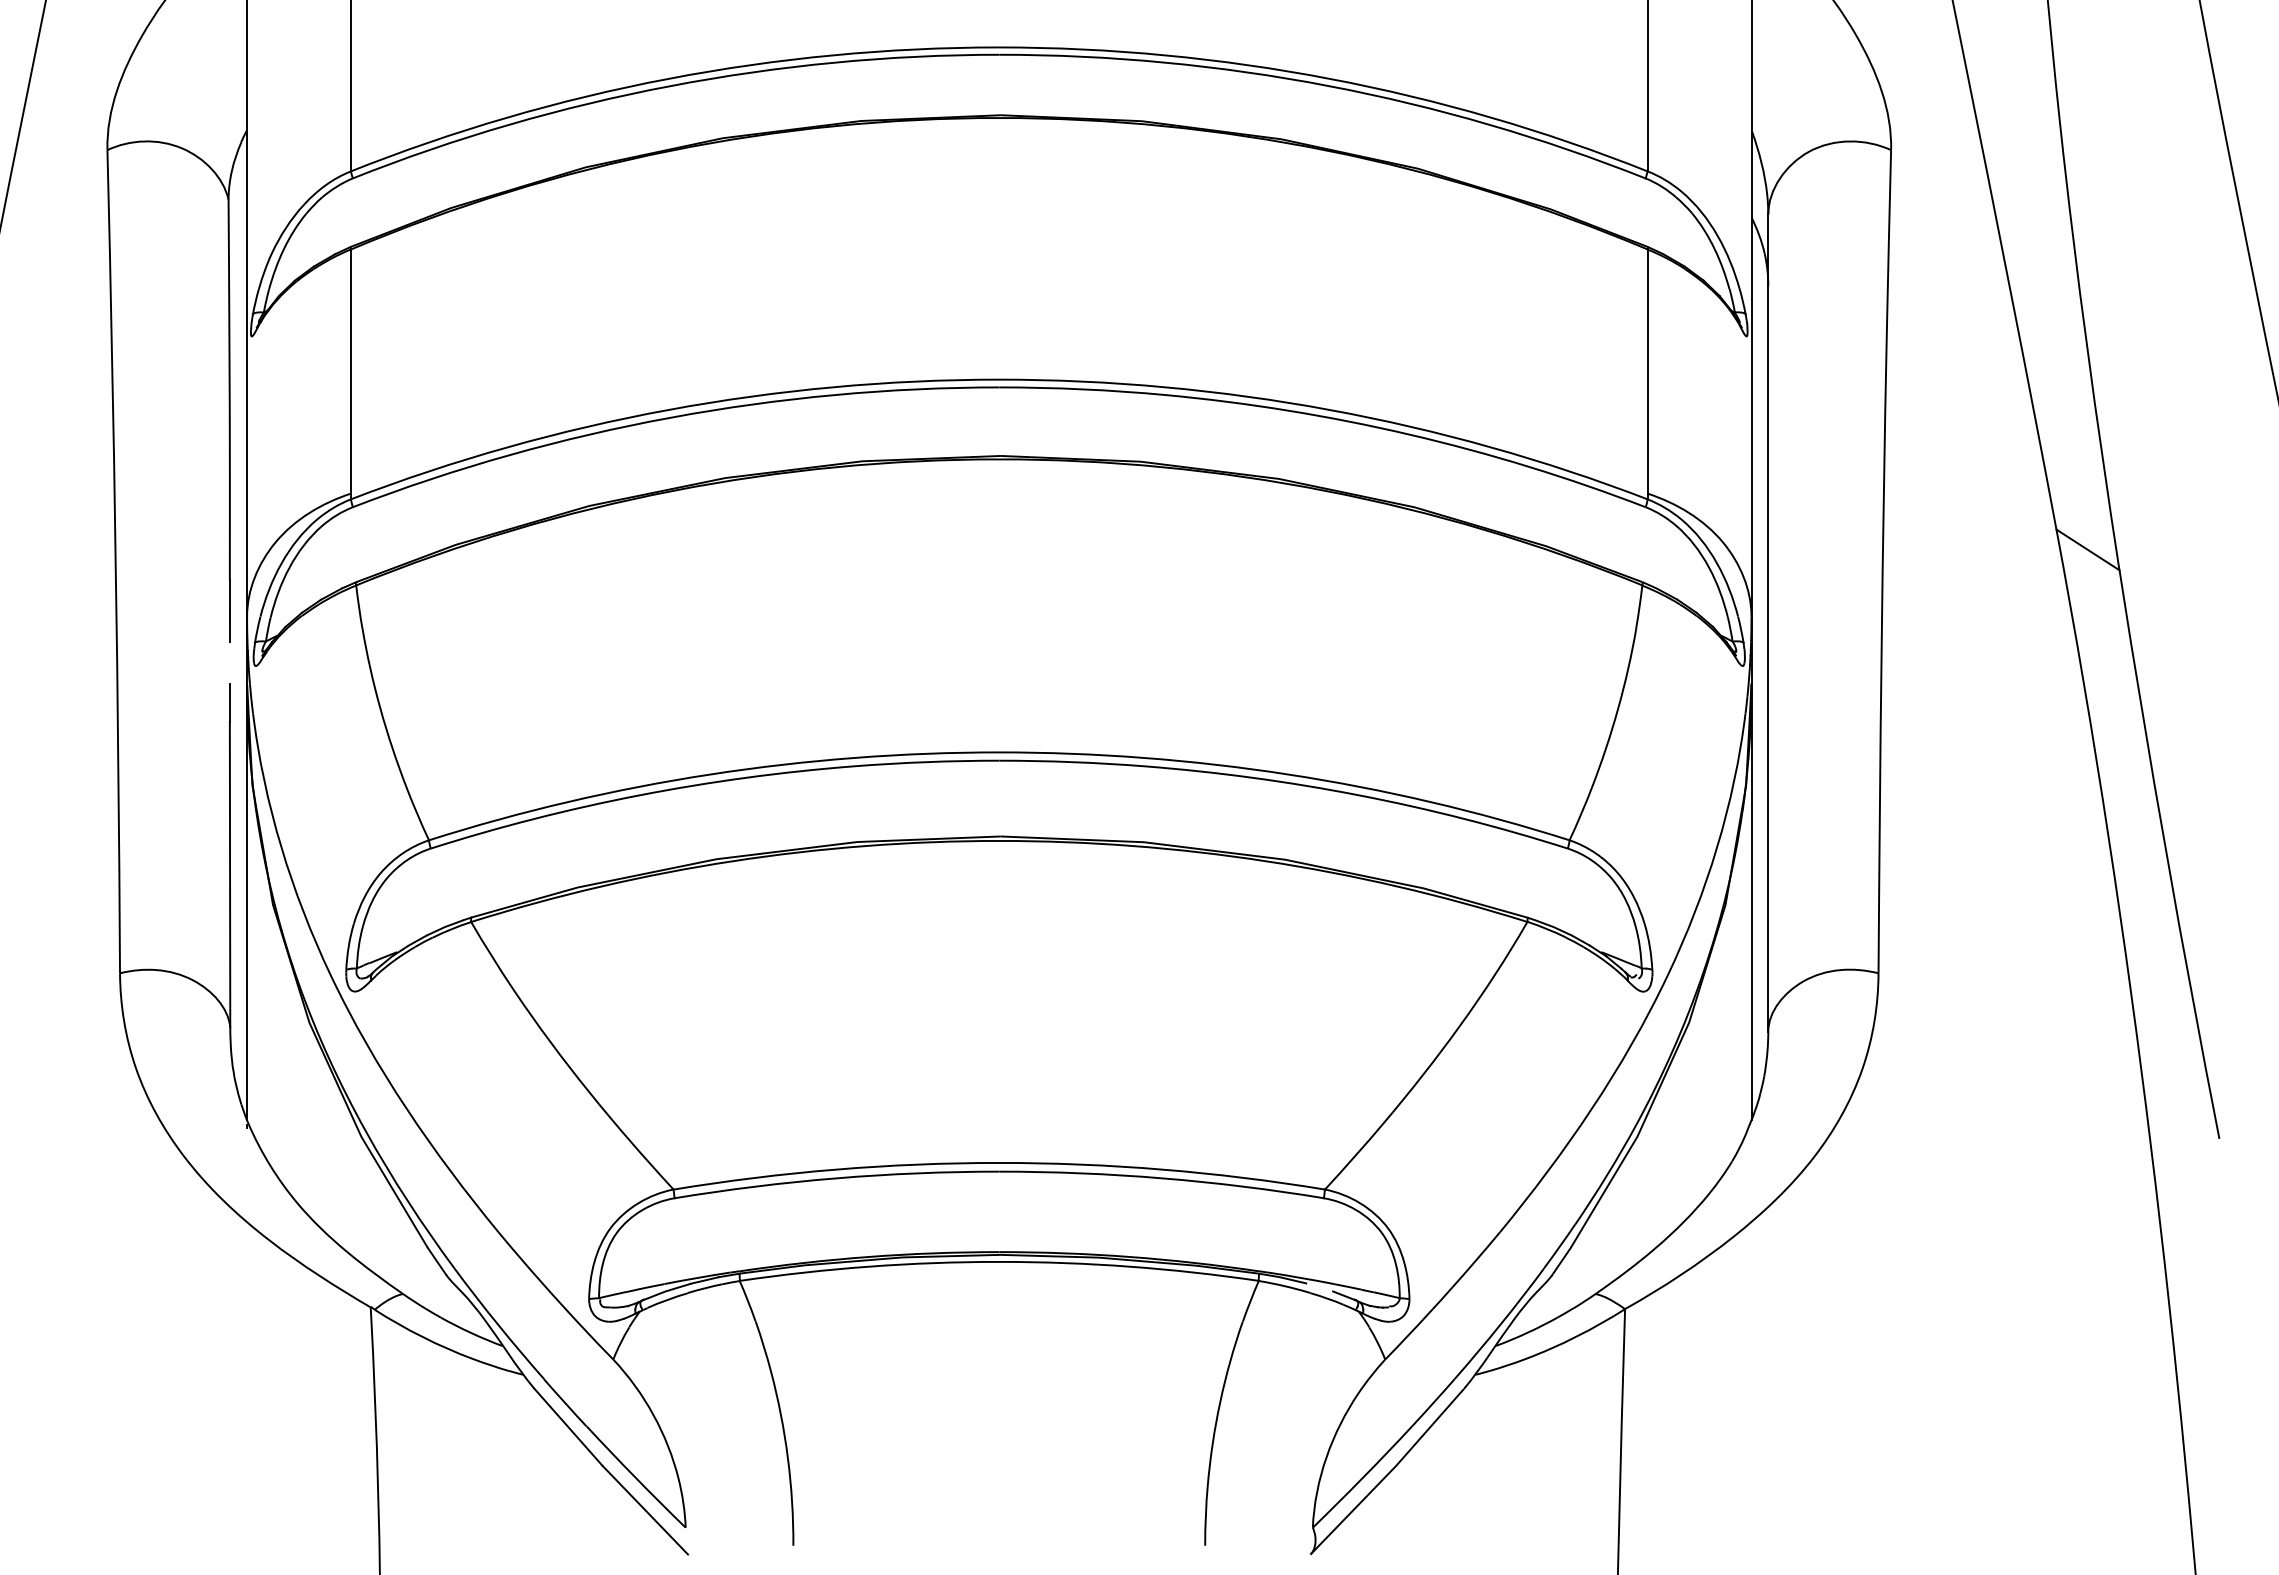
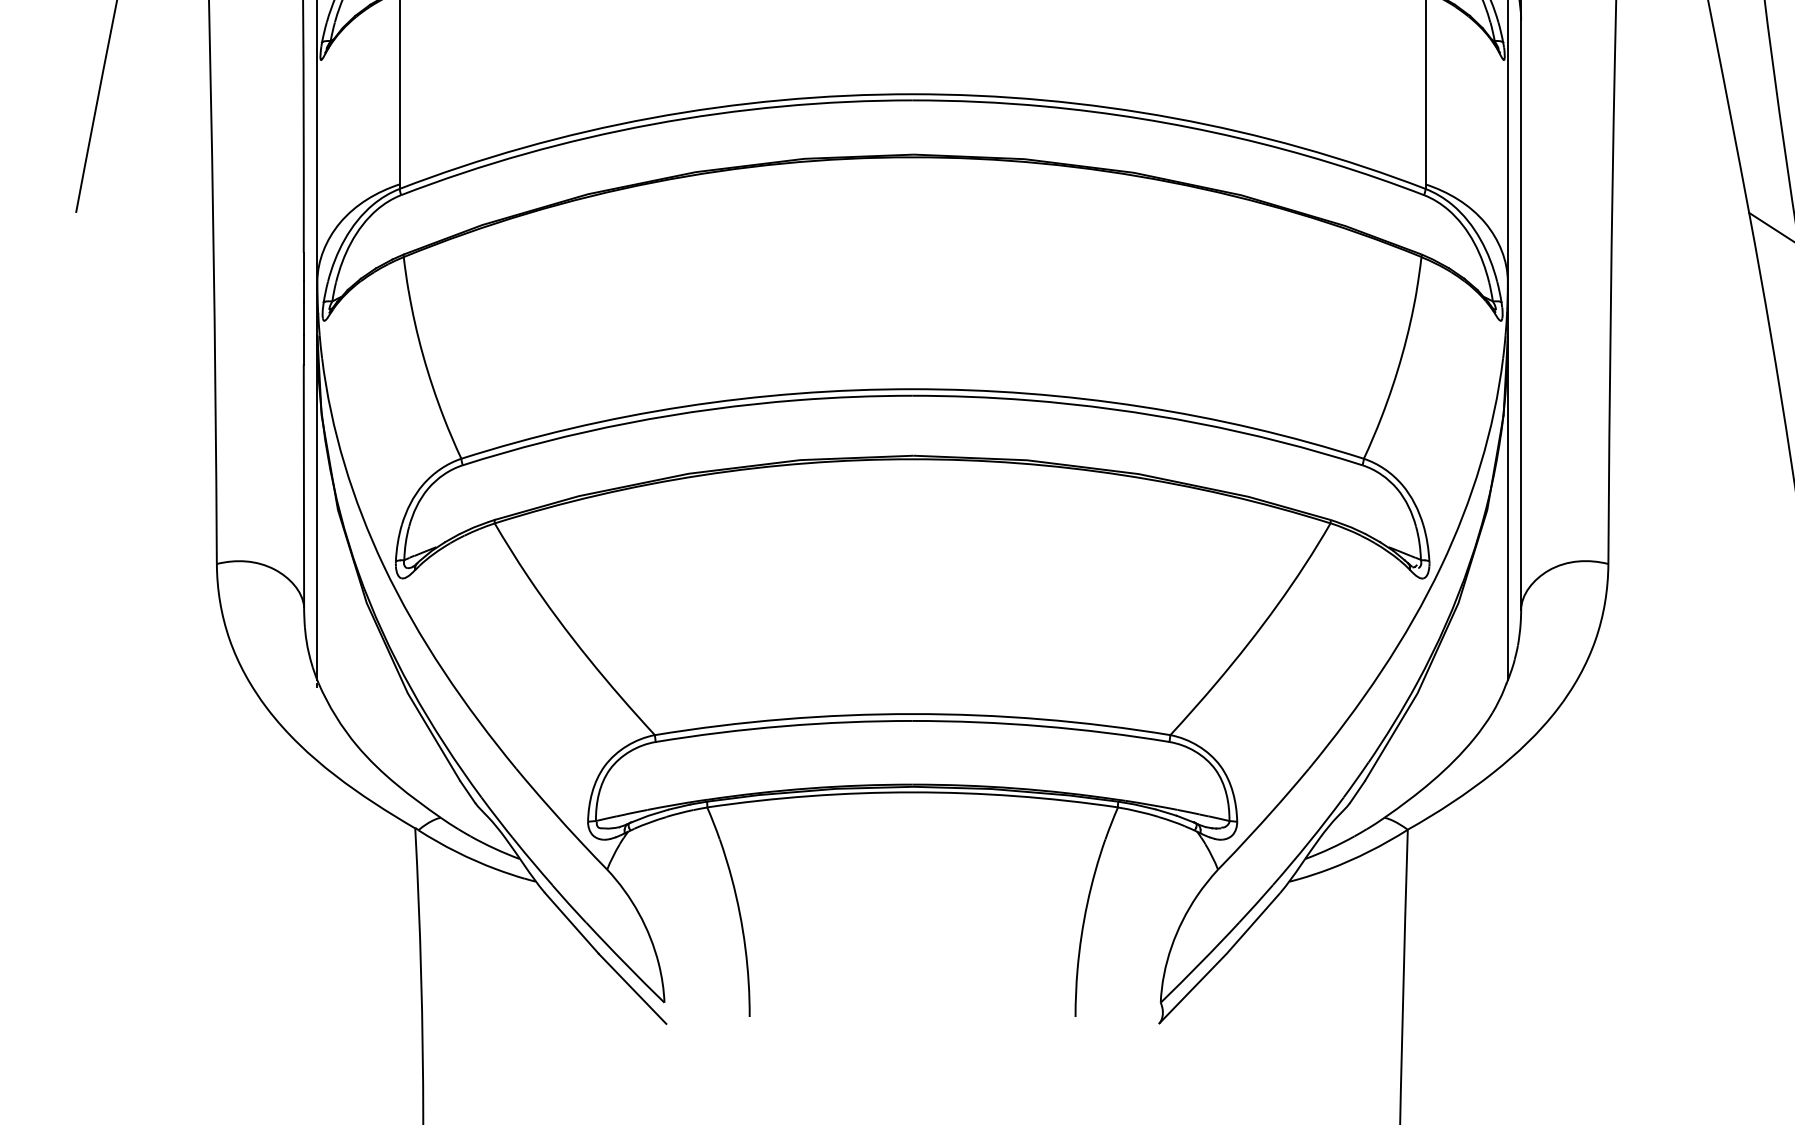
line: (229, 662) -> (303, 318), added
line: (1320, 1287) -> (1166, 812), added

